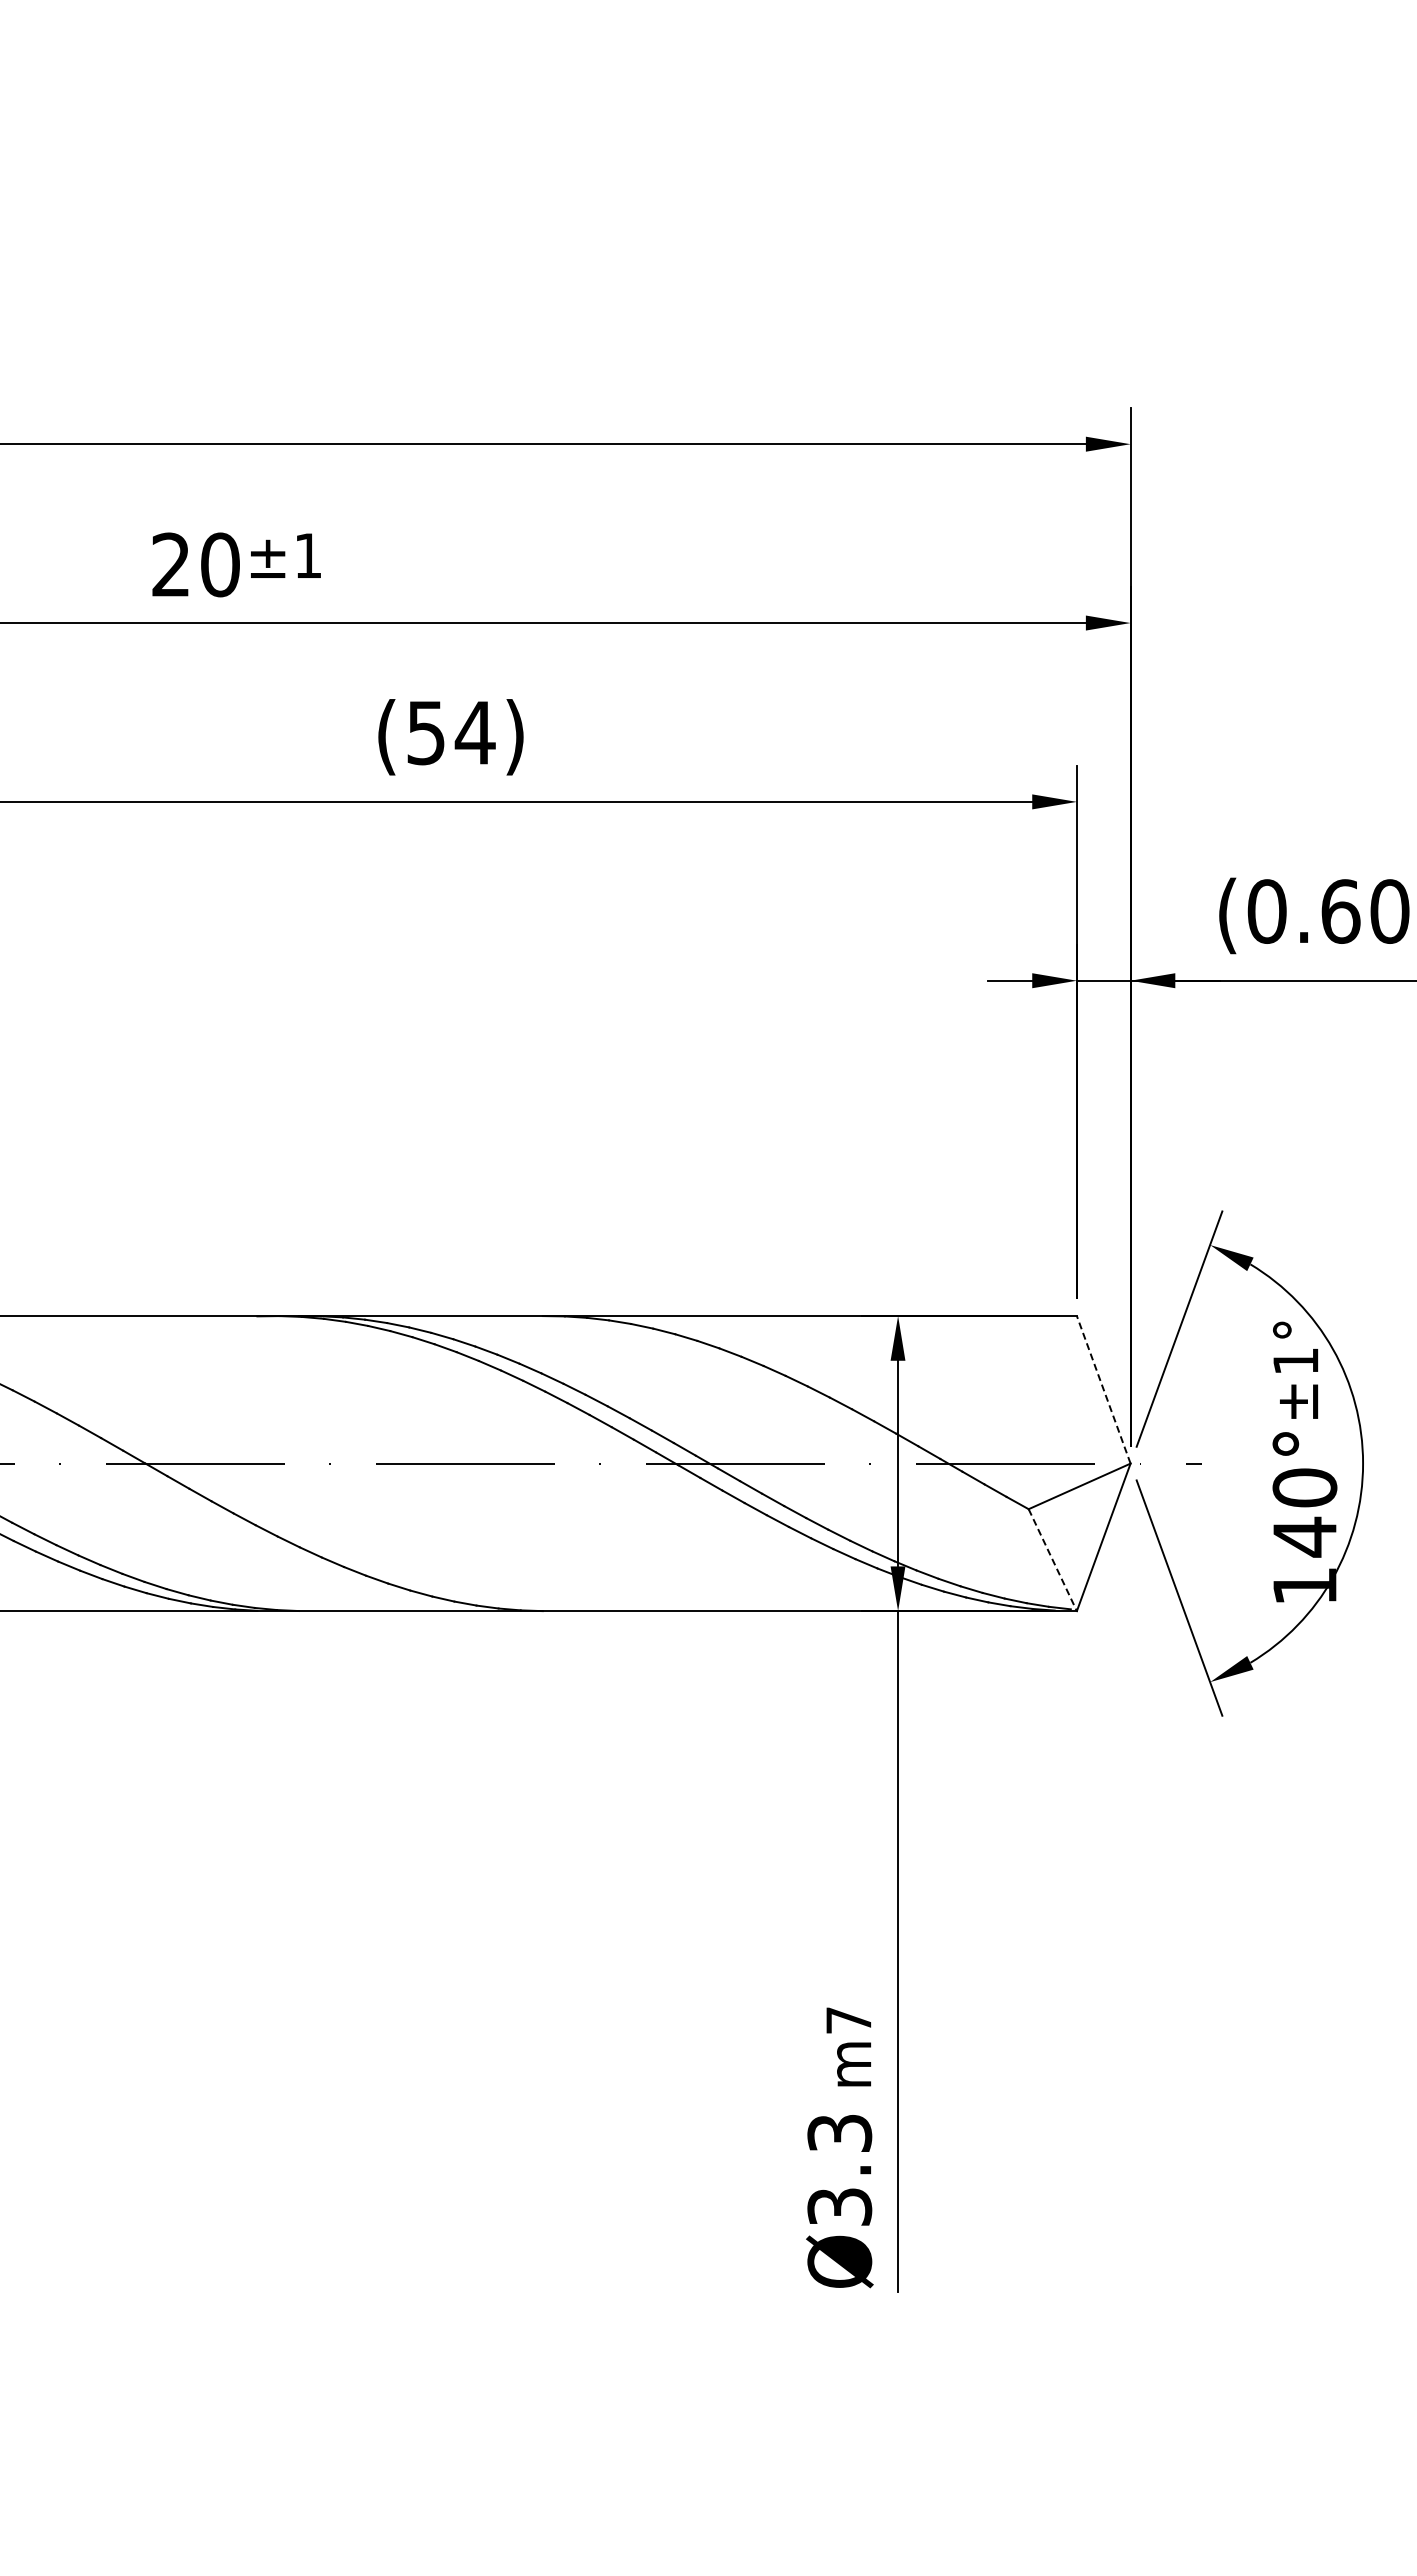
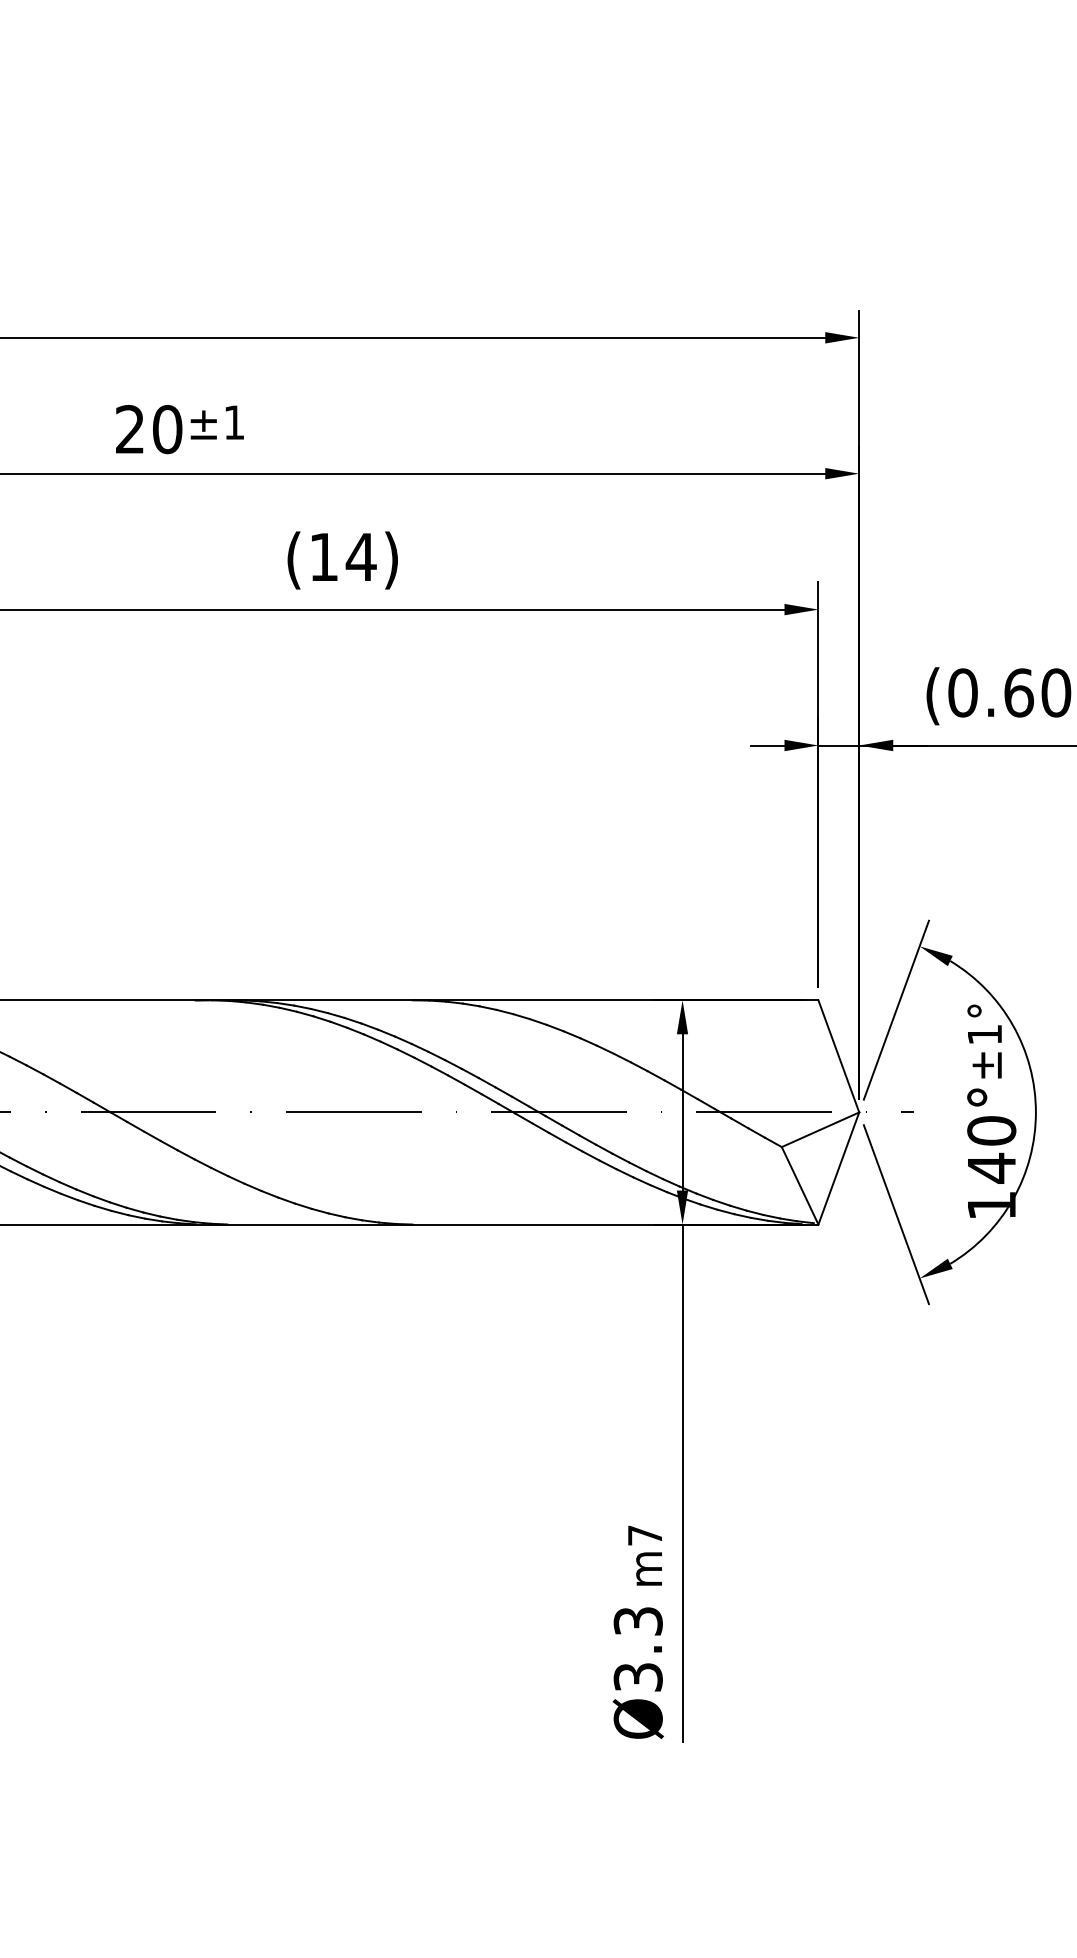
text: (425, 733) -> (323, 557), (54) -> (14)
line: (1103, 1389) -> (838, 1056), dashed -> solid
line: (1053, 1560) -> (800, 1186), dashed -> solid

